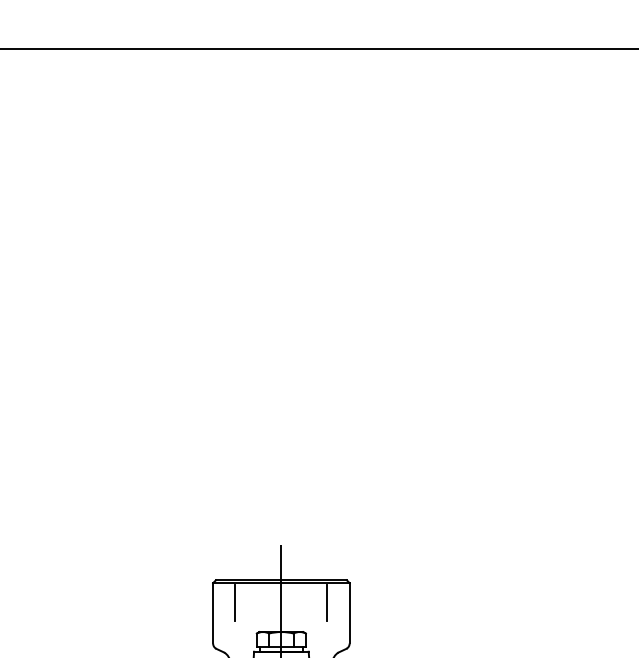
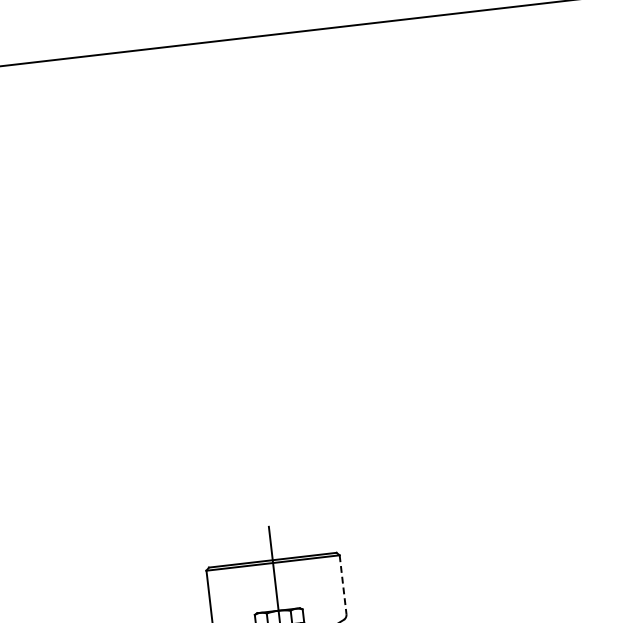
line: (235, 602) -> (230, 587), removed
line: (327, 602) -> (320, 576), removed
line: (349, 613) -> (342, 584), solid -> dashed

